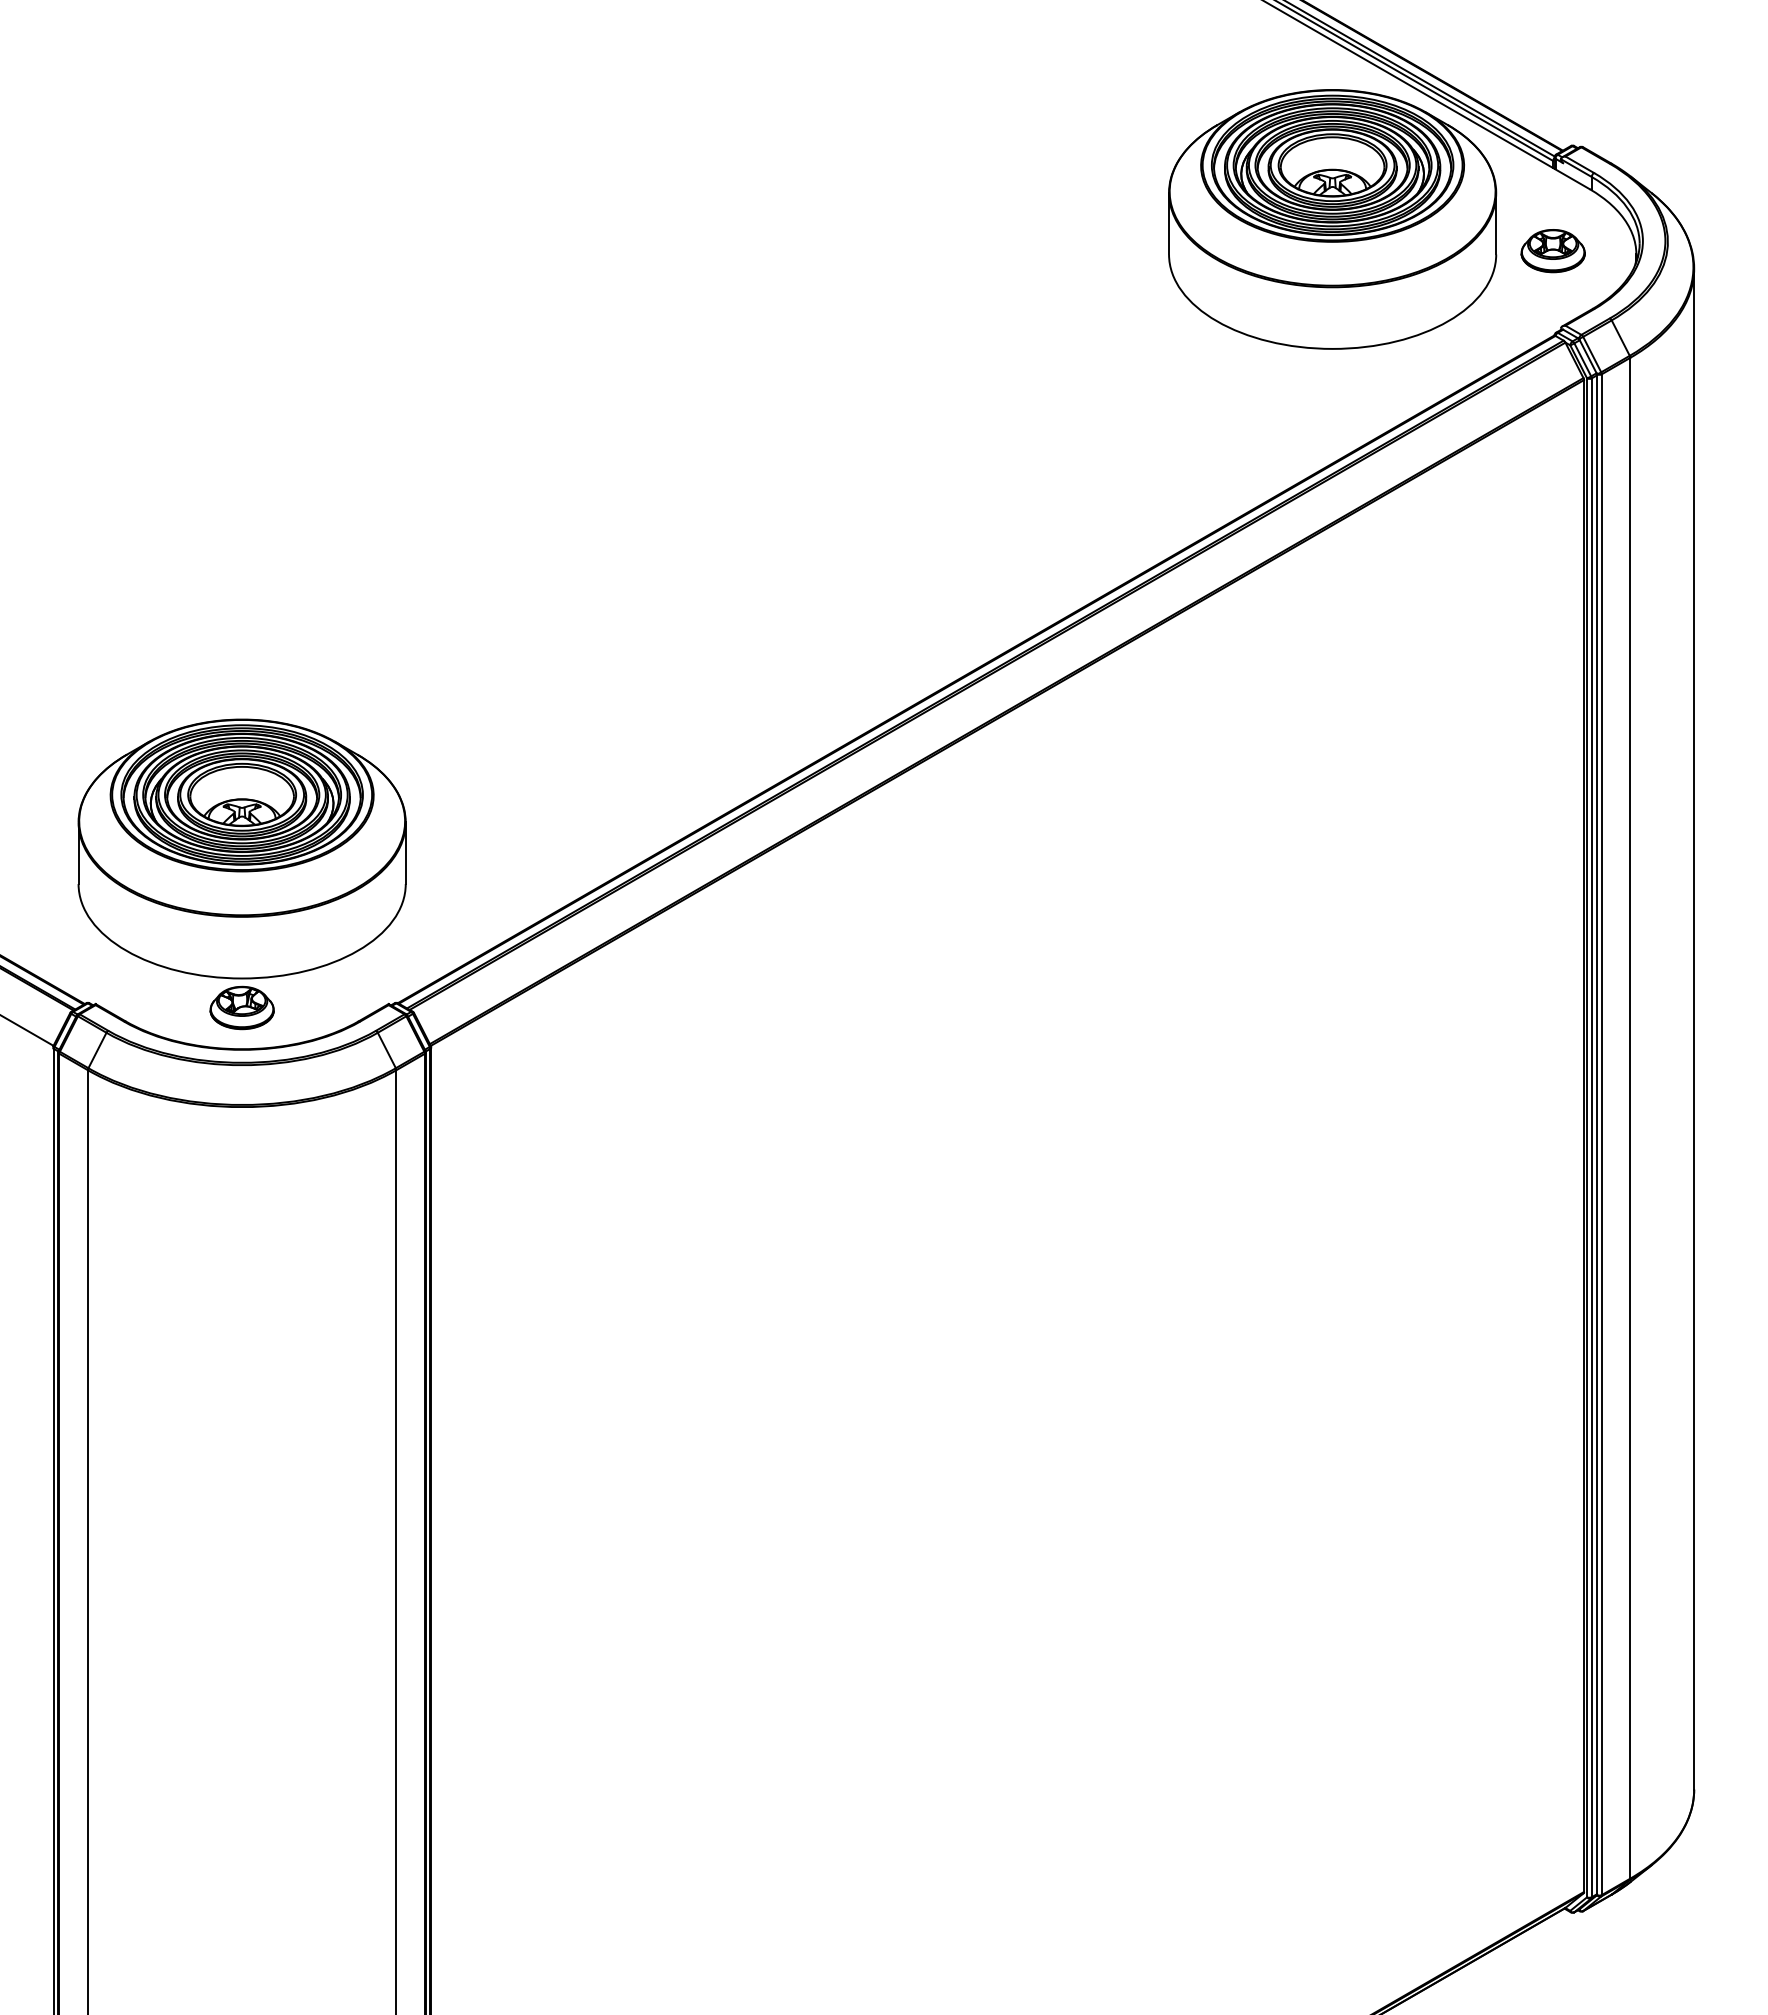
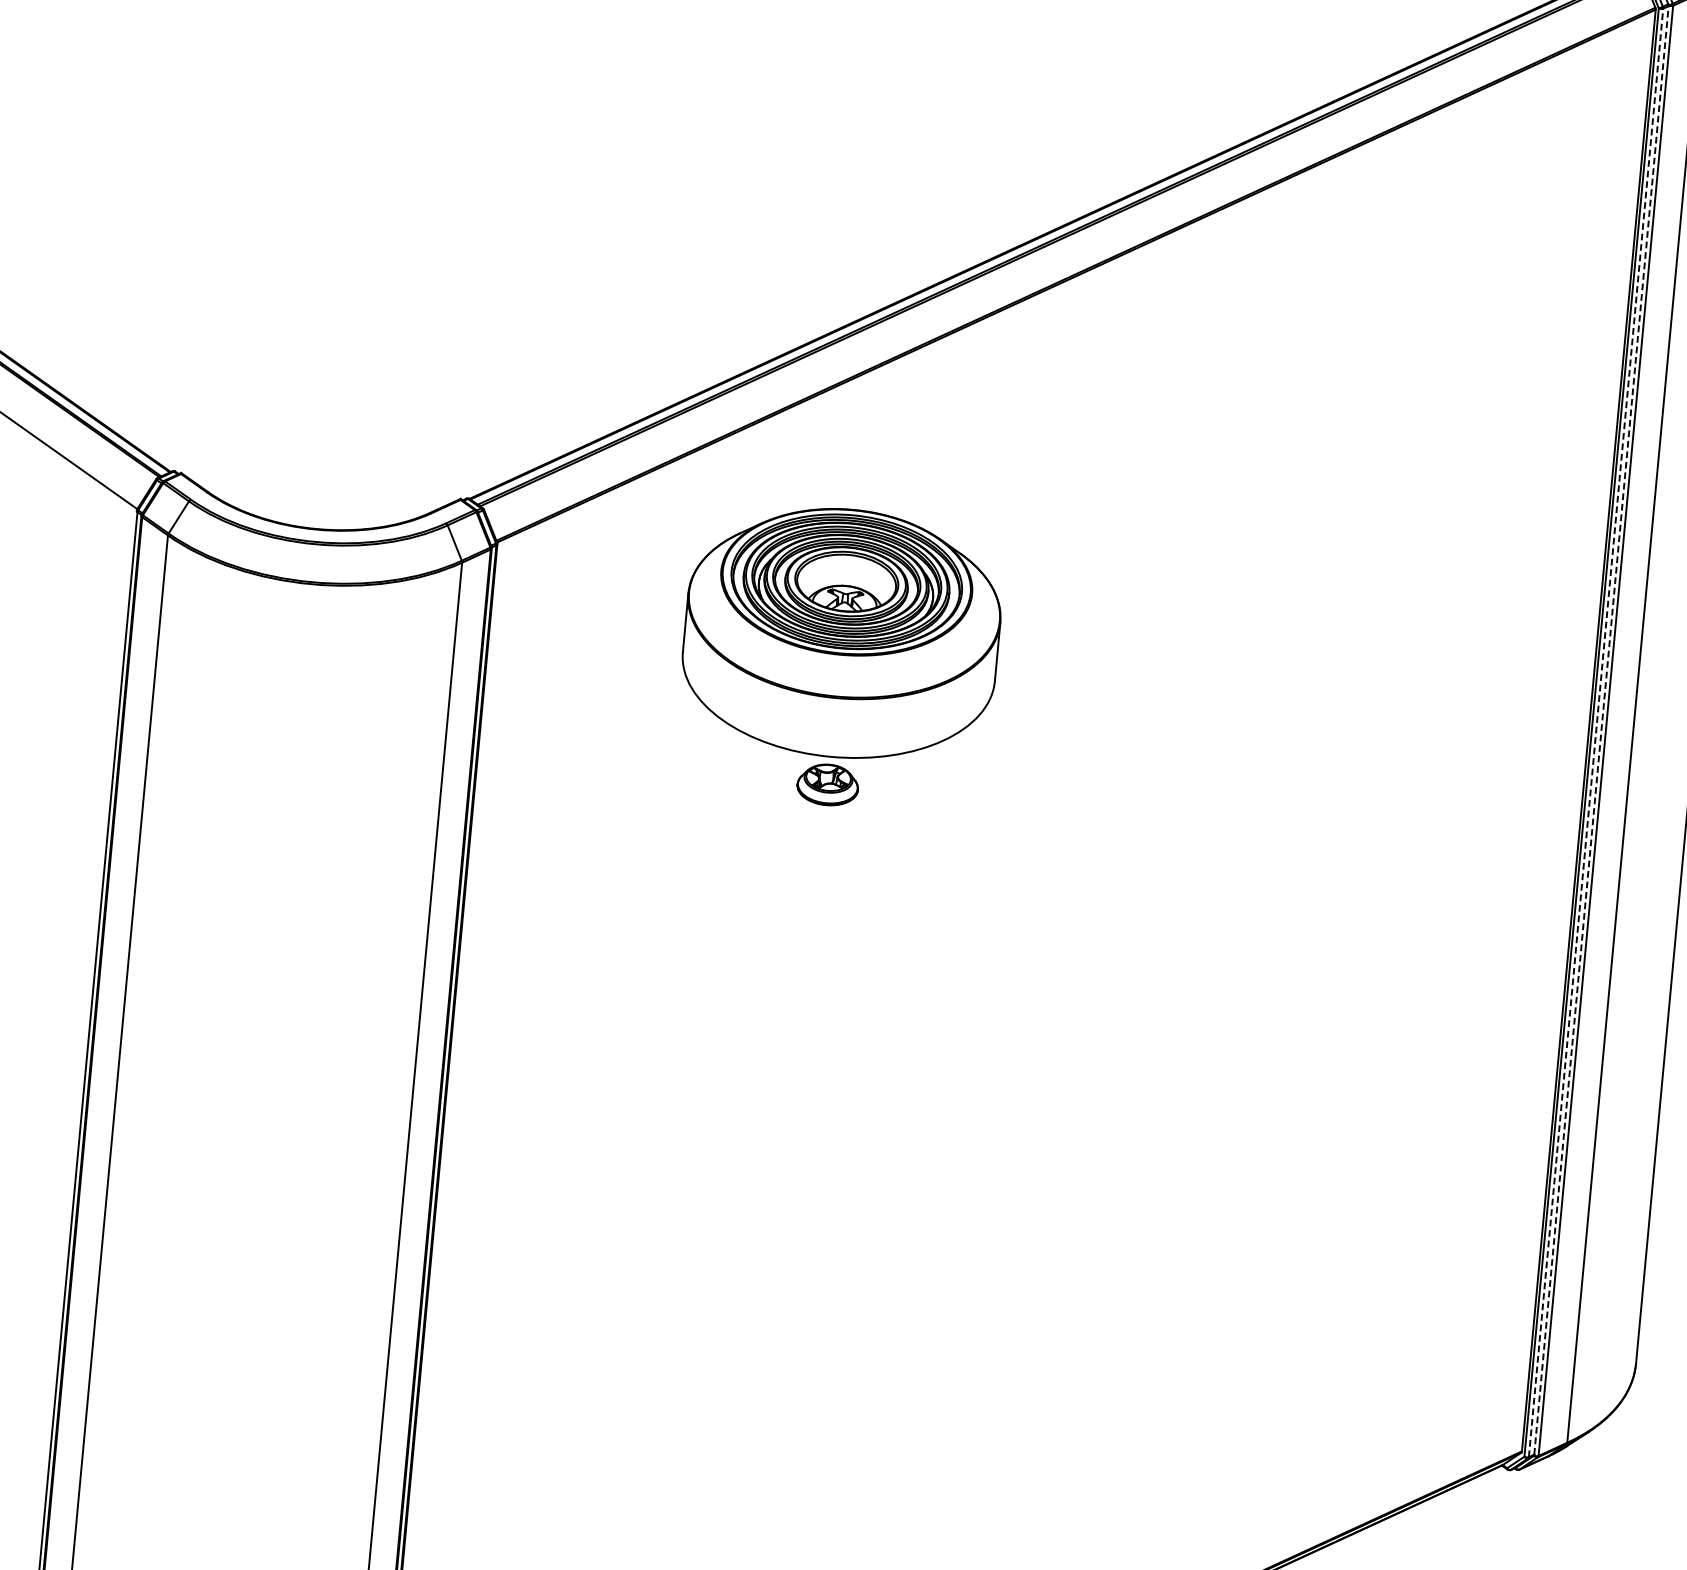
part: (241, 874) -> (839, 657), moved
line: (1597, 1134) -> (1601, 730), solid -> dashed
line: (1591, 1137) -> (1595, 732), solid -> dashed

